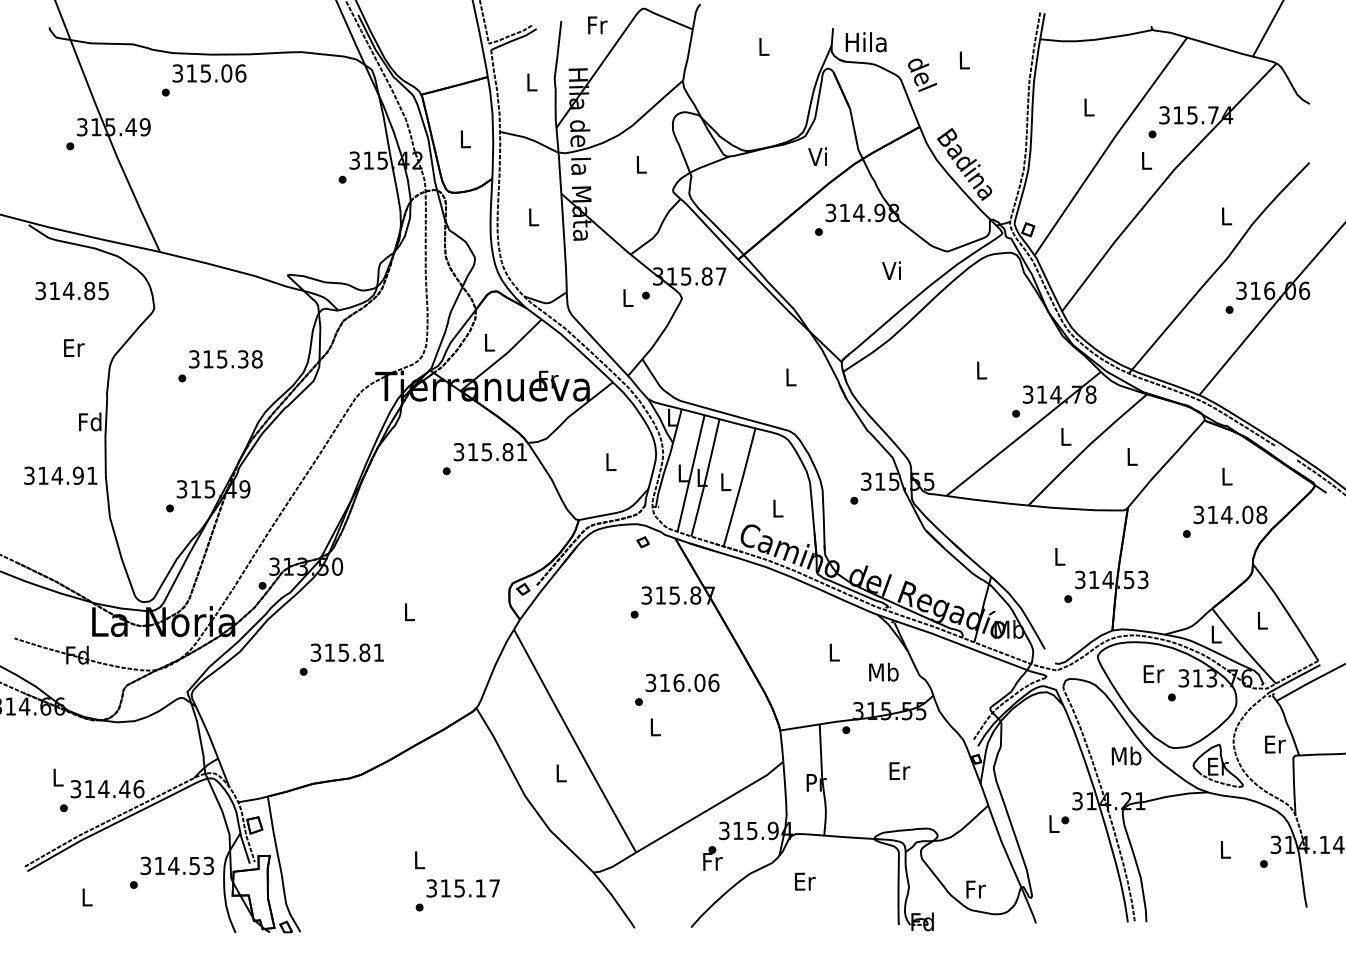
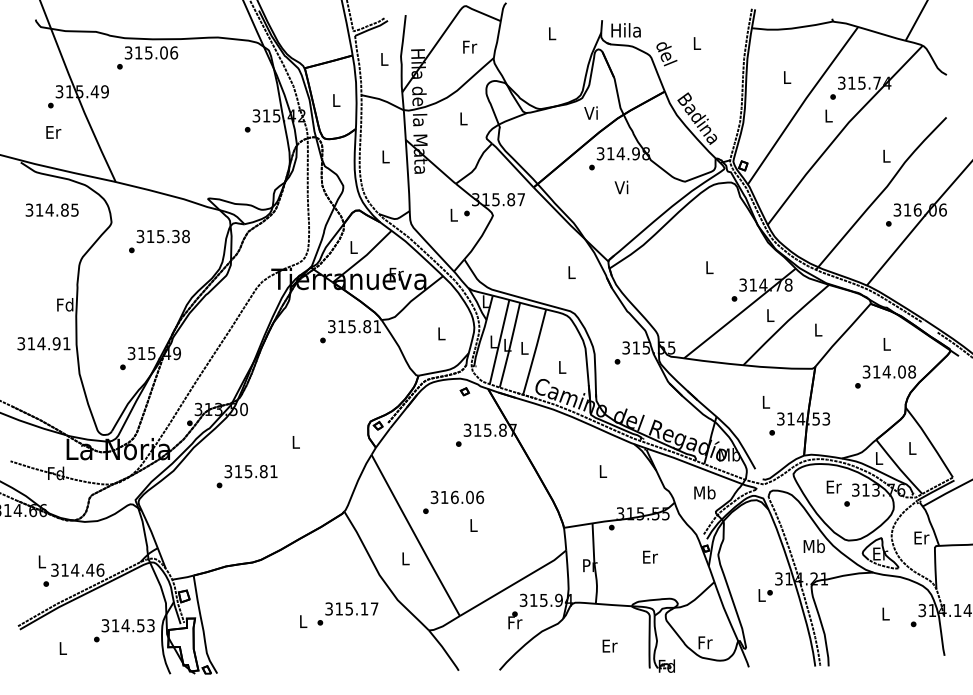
text: (598, 24) -> (470, 46), moved
text: (891, 270) -> (621, 187), moved
text: (73, 348) -> (53, 132), moved
text: (220, 366) -> (159, 241), moved
text: (883, 671) -> (704, 492), moved
text: (677, 688) -> (453, 501), moved
text: (804, 880) -> (609, 645), moved
text: (457, 894) -> (347, 613), moved

